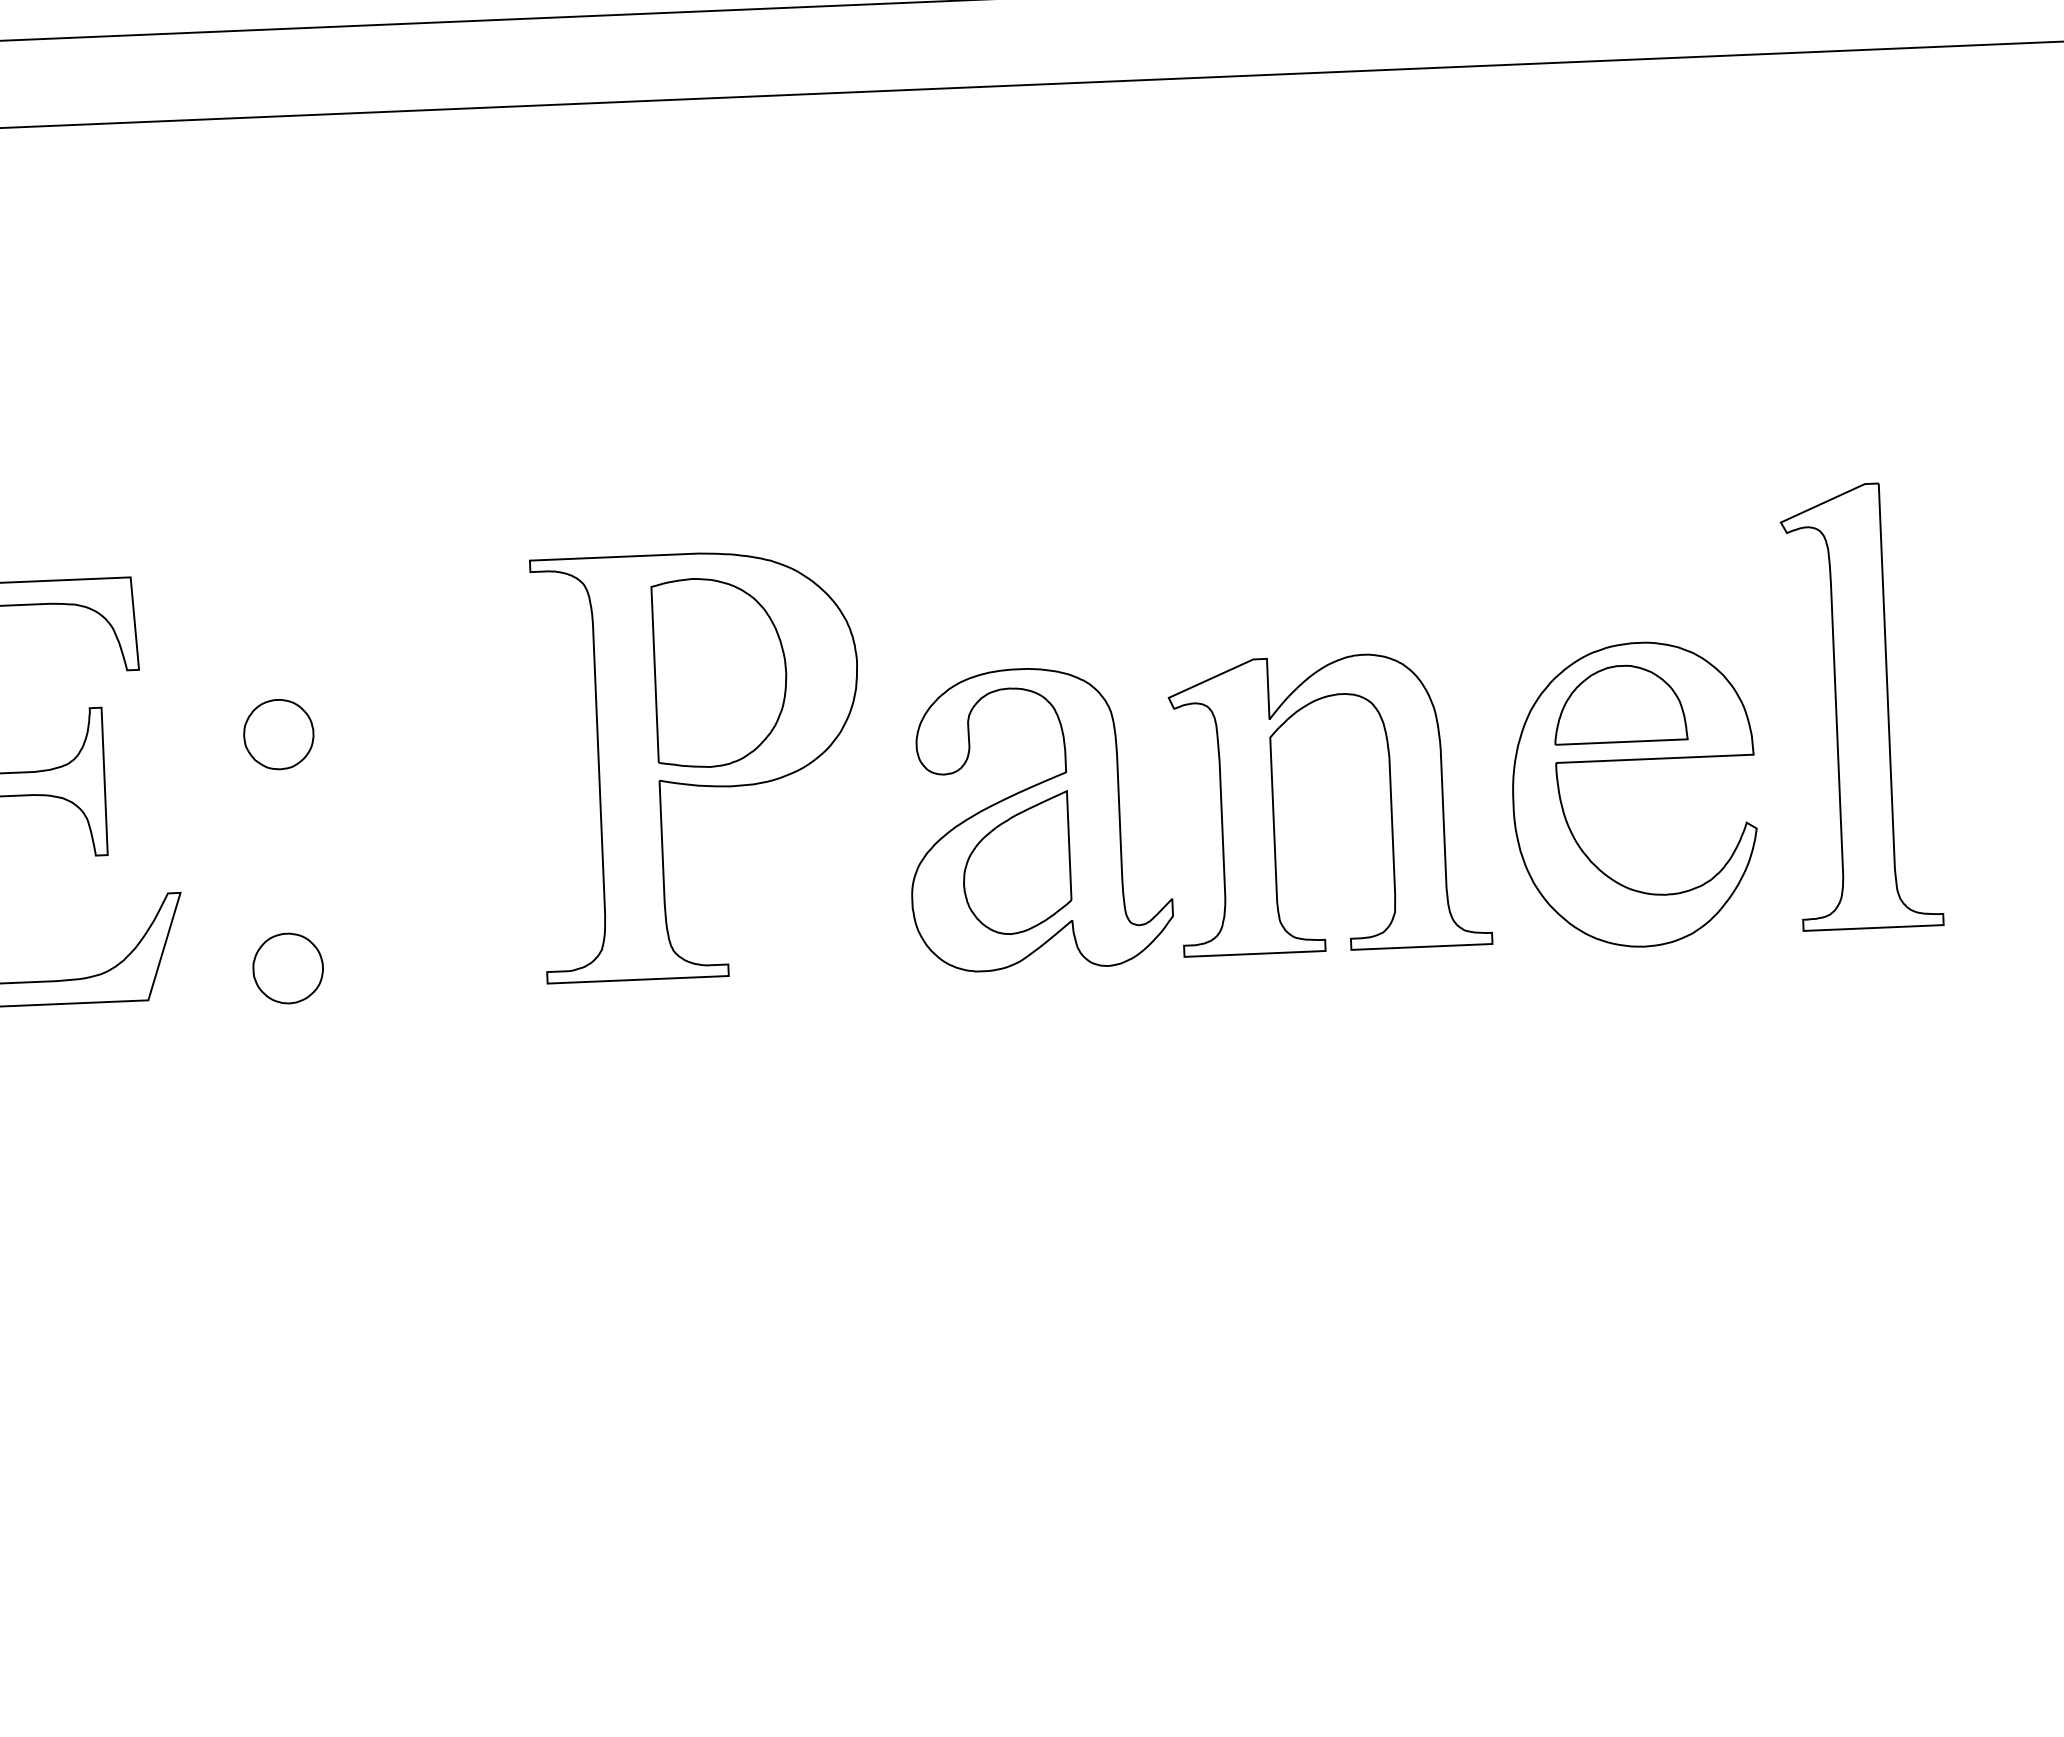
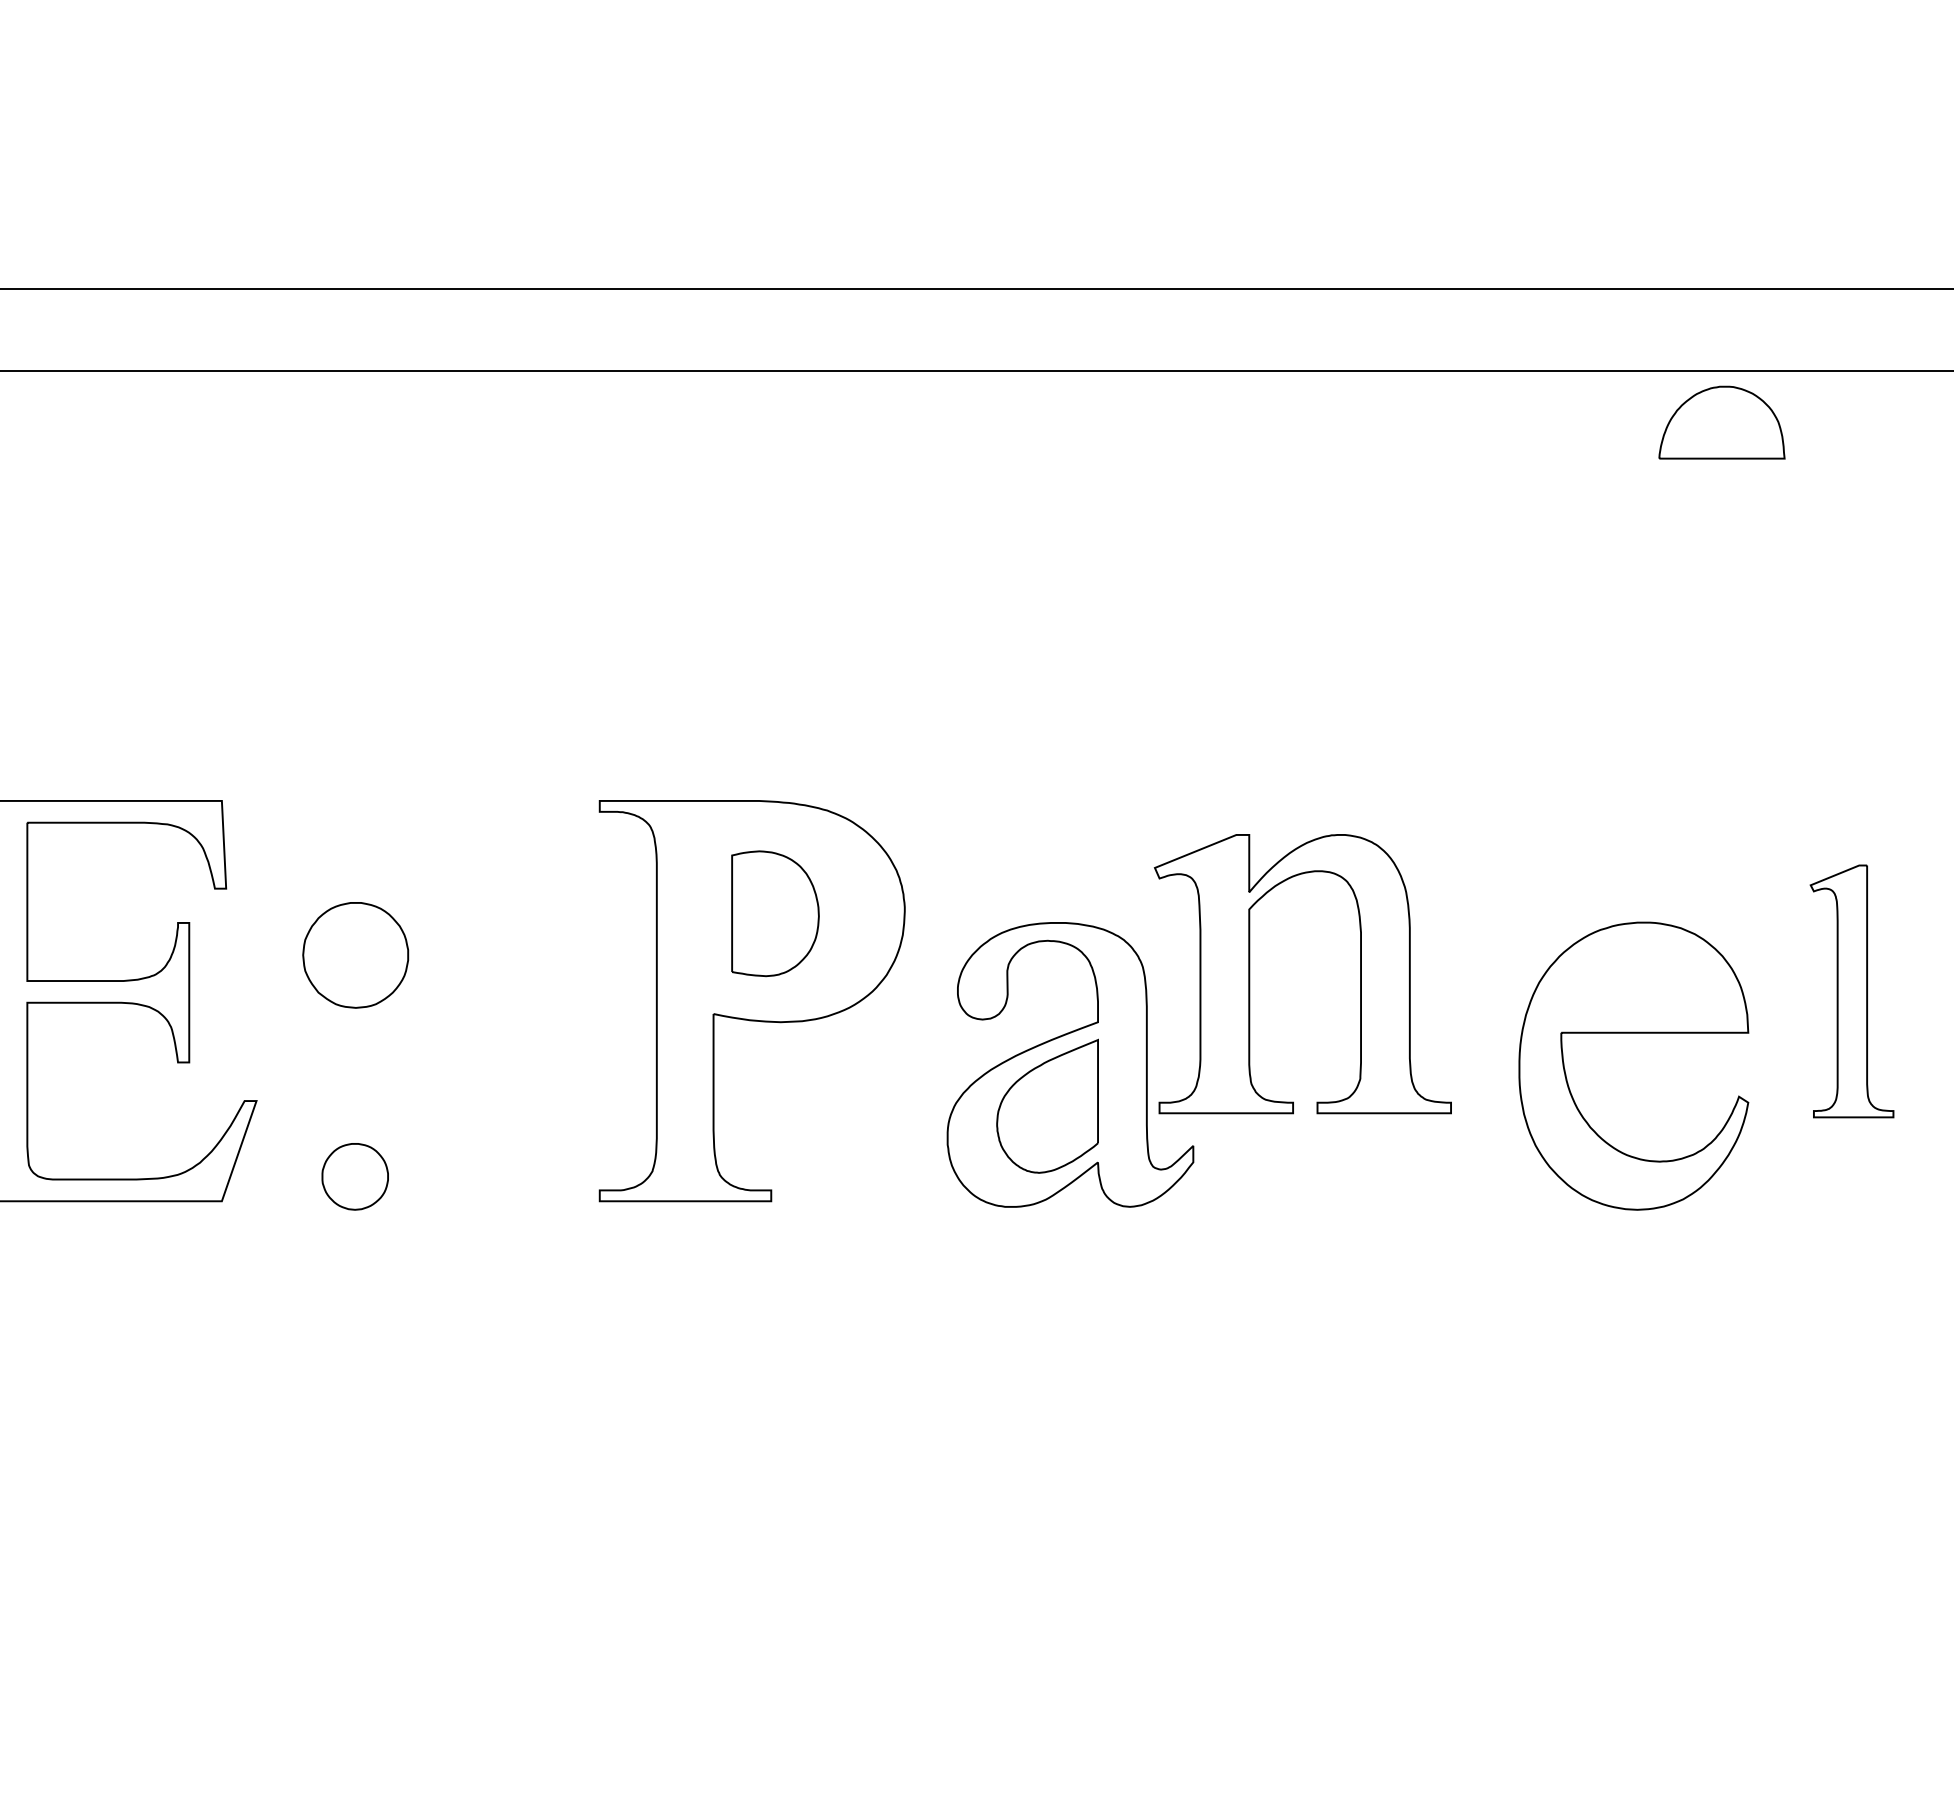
part: (720, 671) -> (775, 913), size x0.7
part: (1619, 703) -> (1721, 422), moved
part: (1860, 706) -> (1851, 991), size x0.6
part: (278, 734) -> (355, 955), size x1.6
part: (1274, 806) -> (1250, 974), moved

